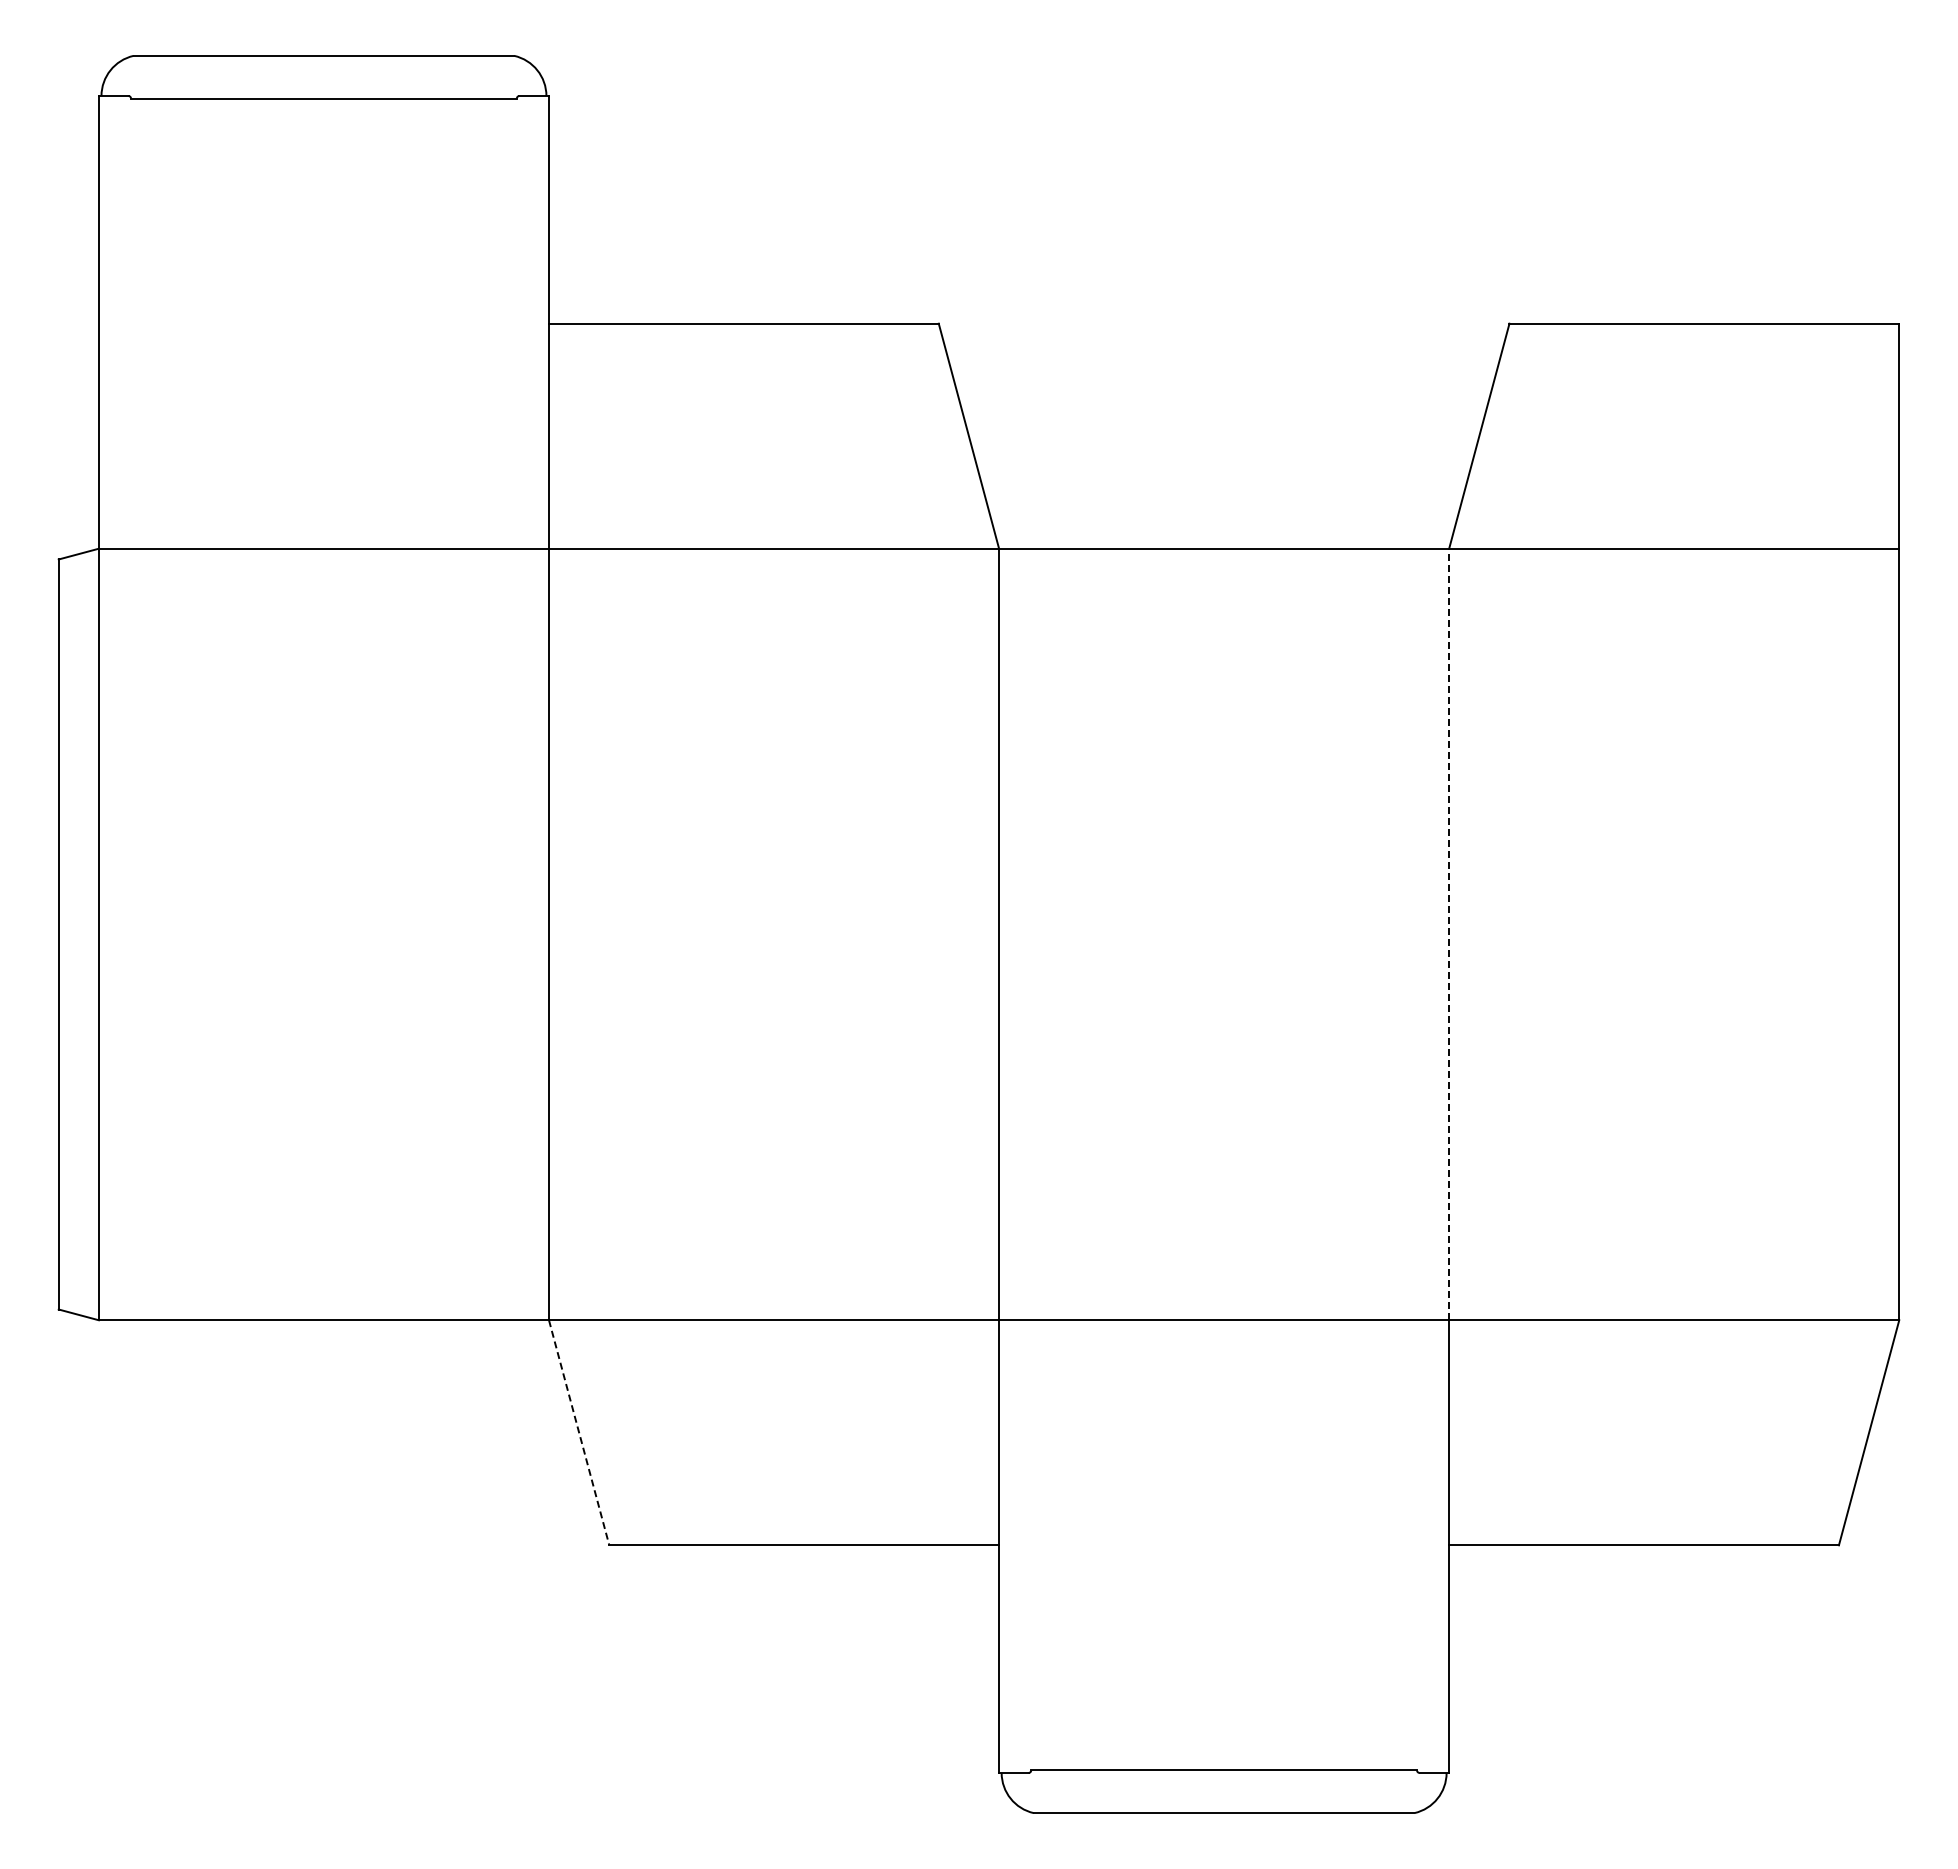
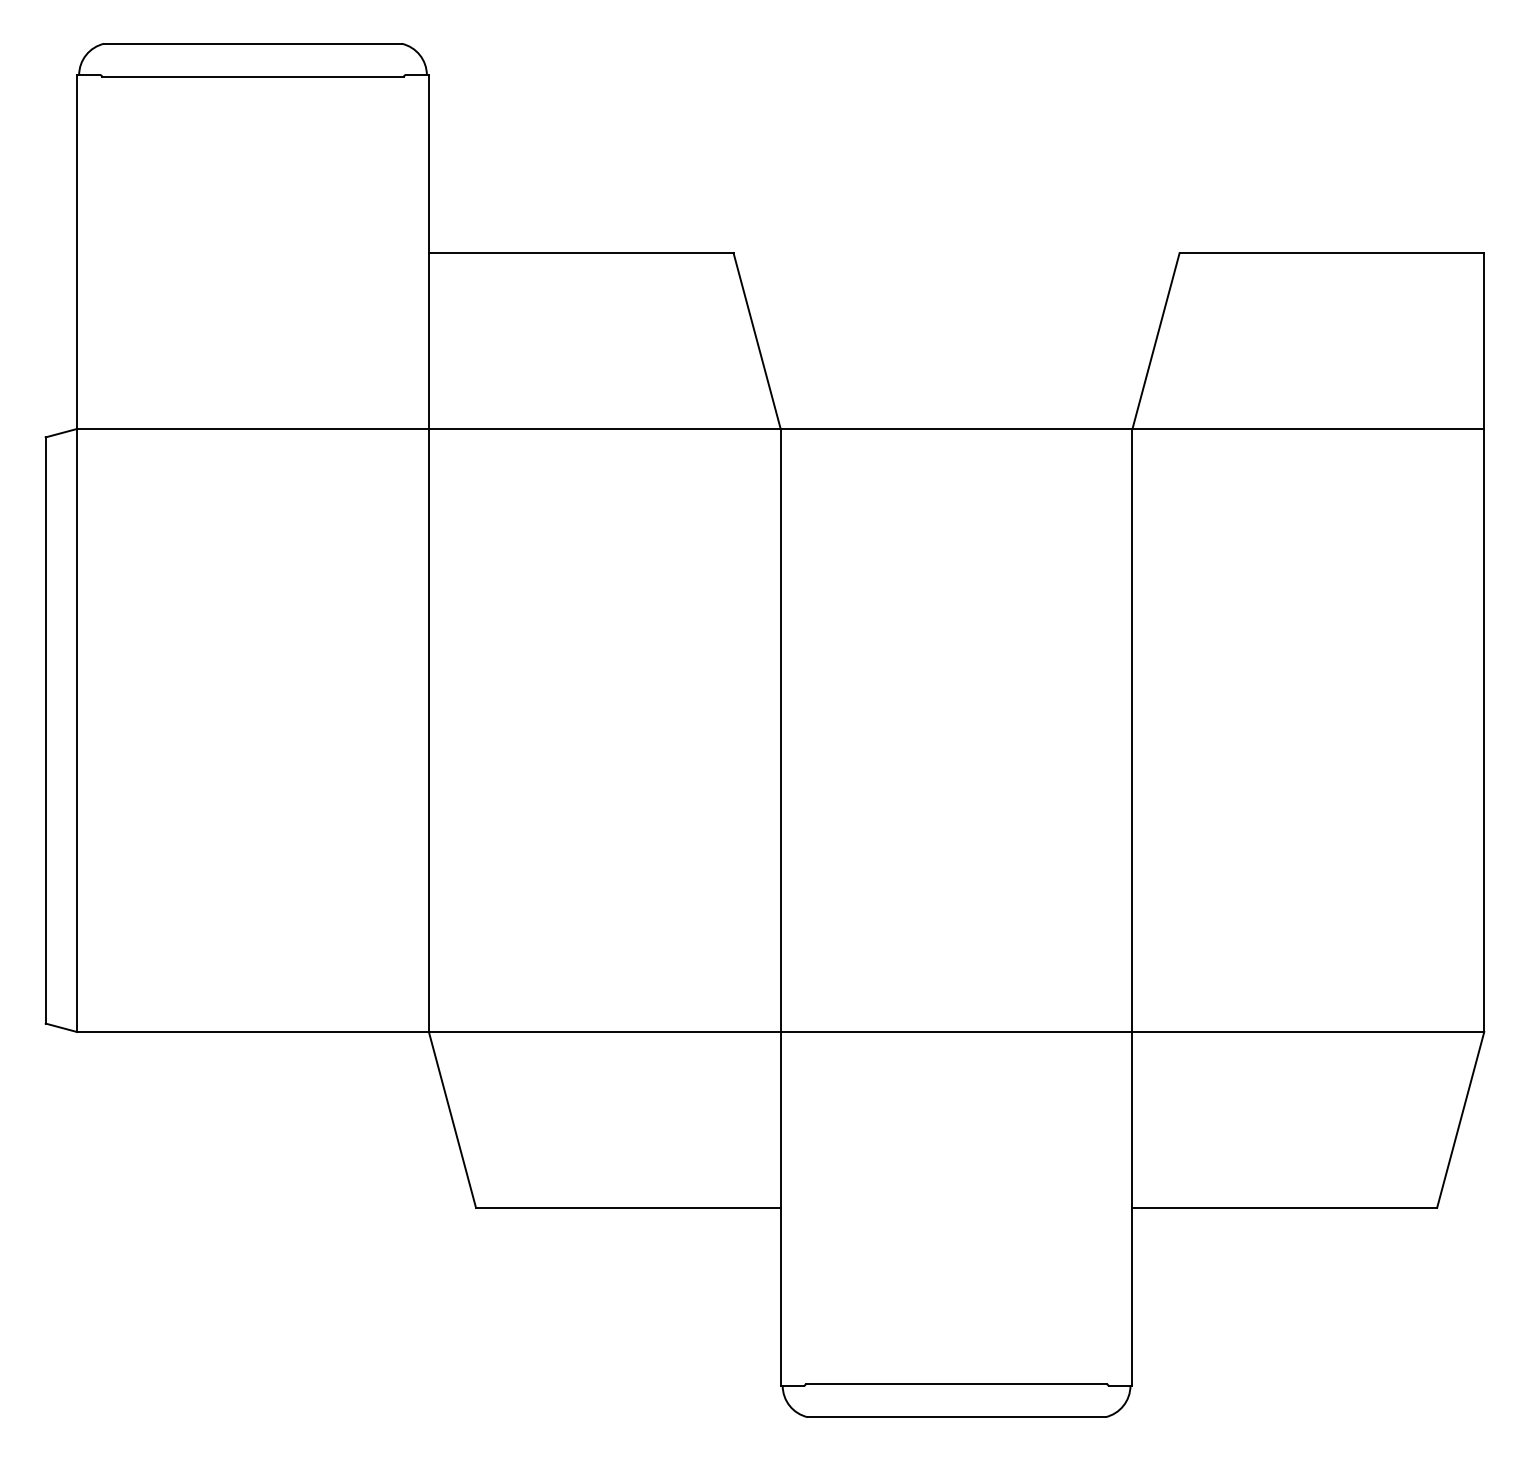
line: (1449, 934) -> (1132, 730), dashed -> solid
line: (579, 1433) -> (452, 1120), dashed -> solid

